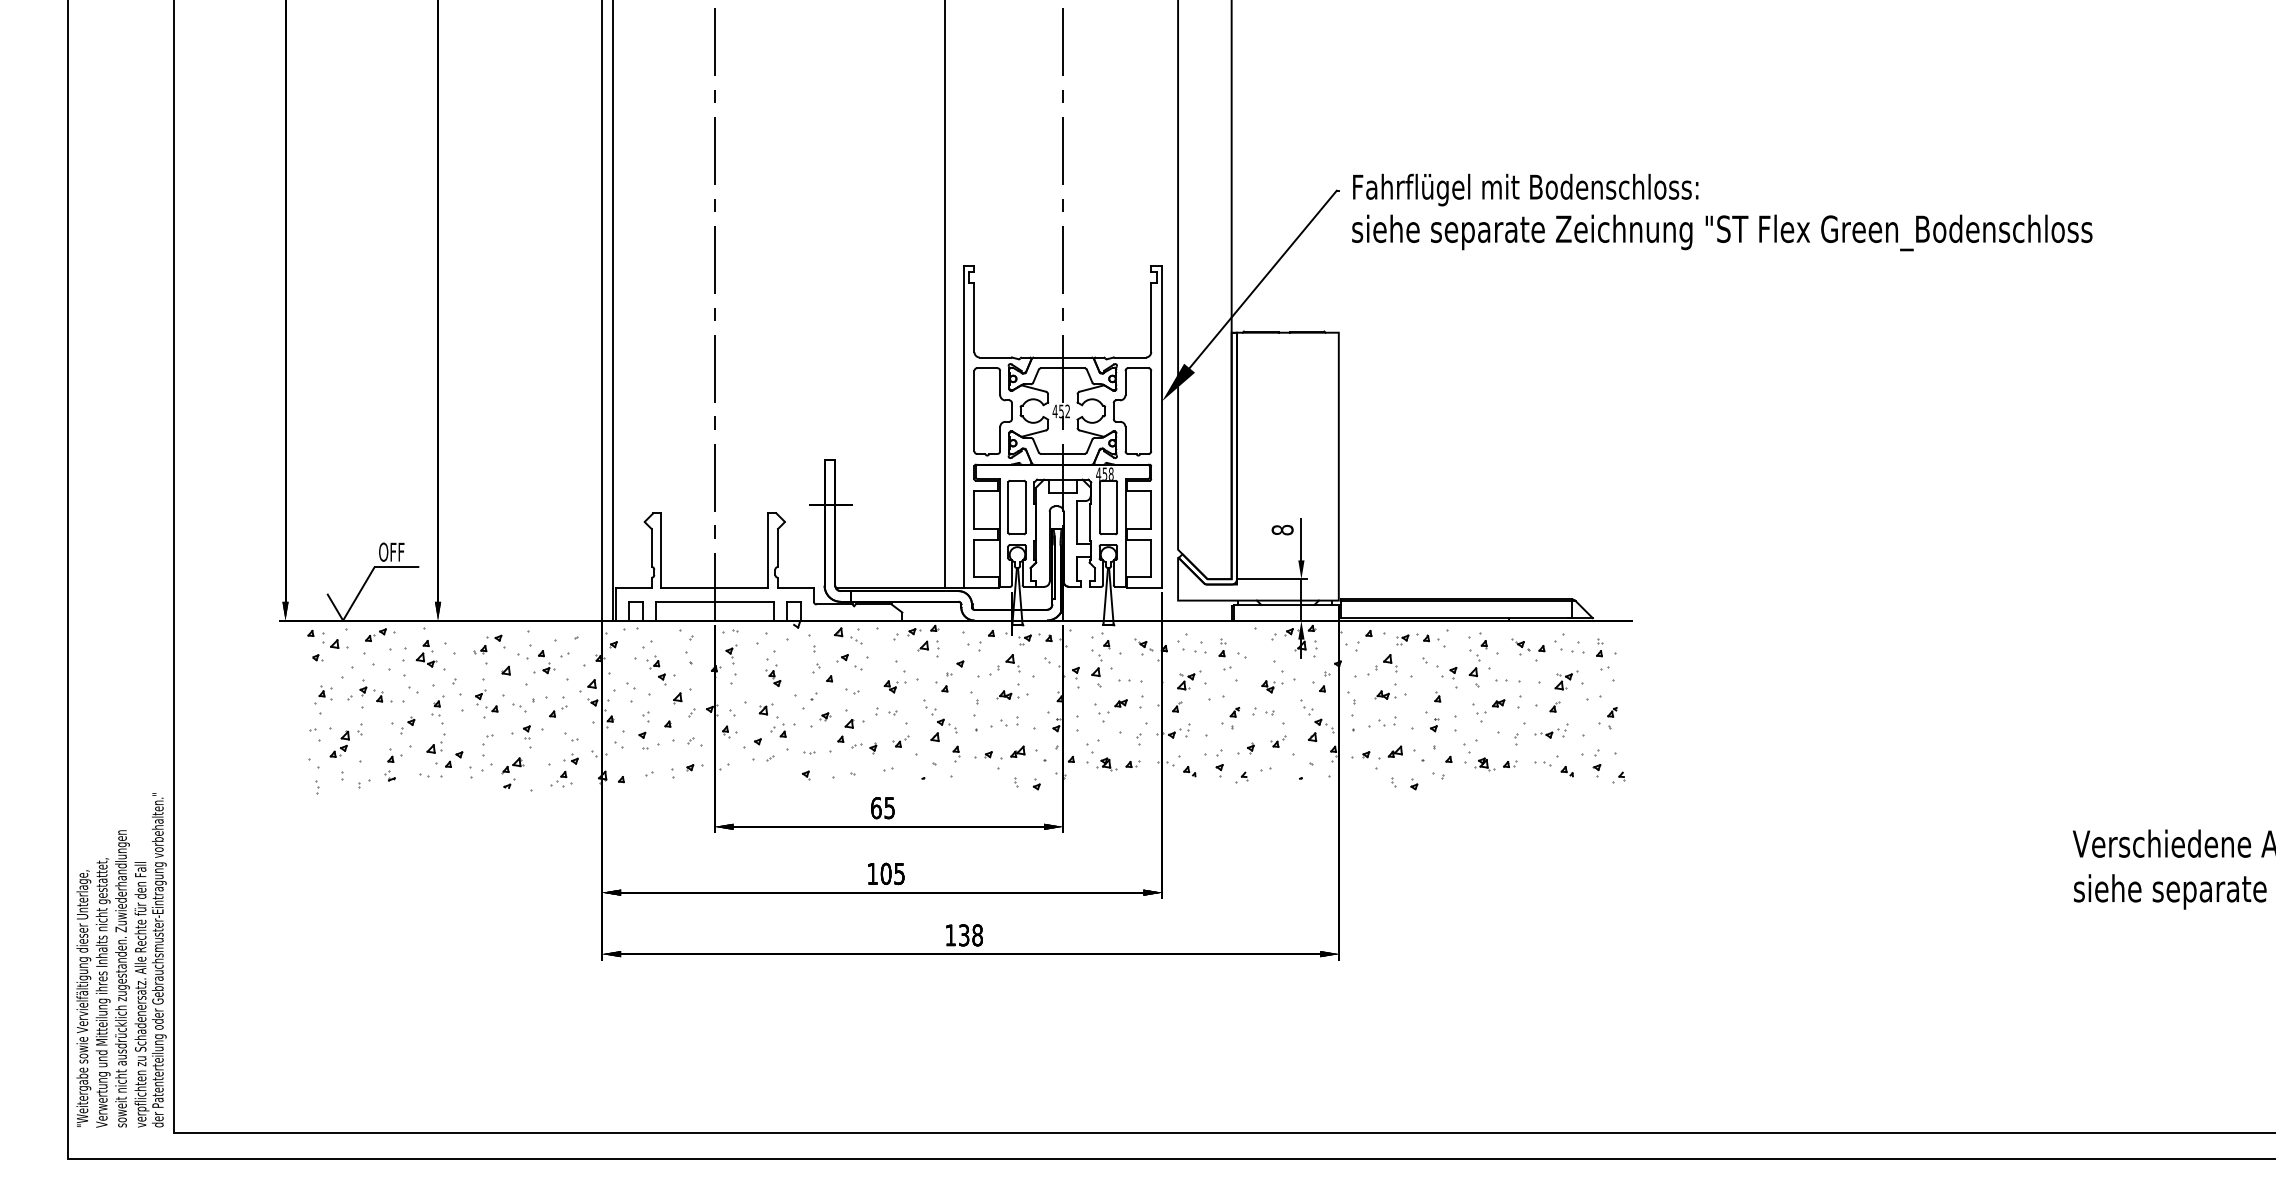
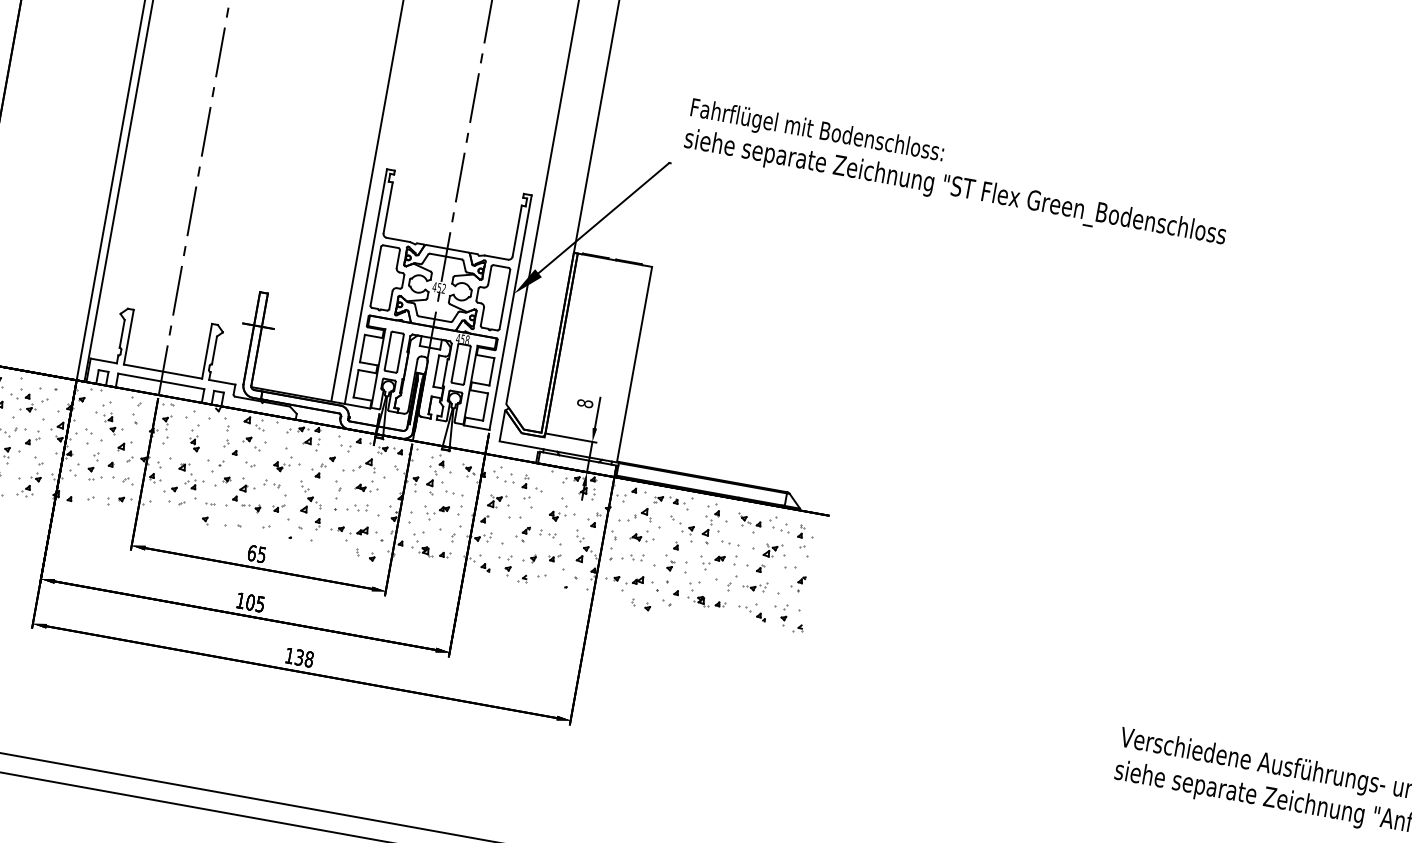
text: (1722, 212) -> (957, 174), moved

